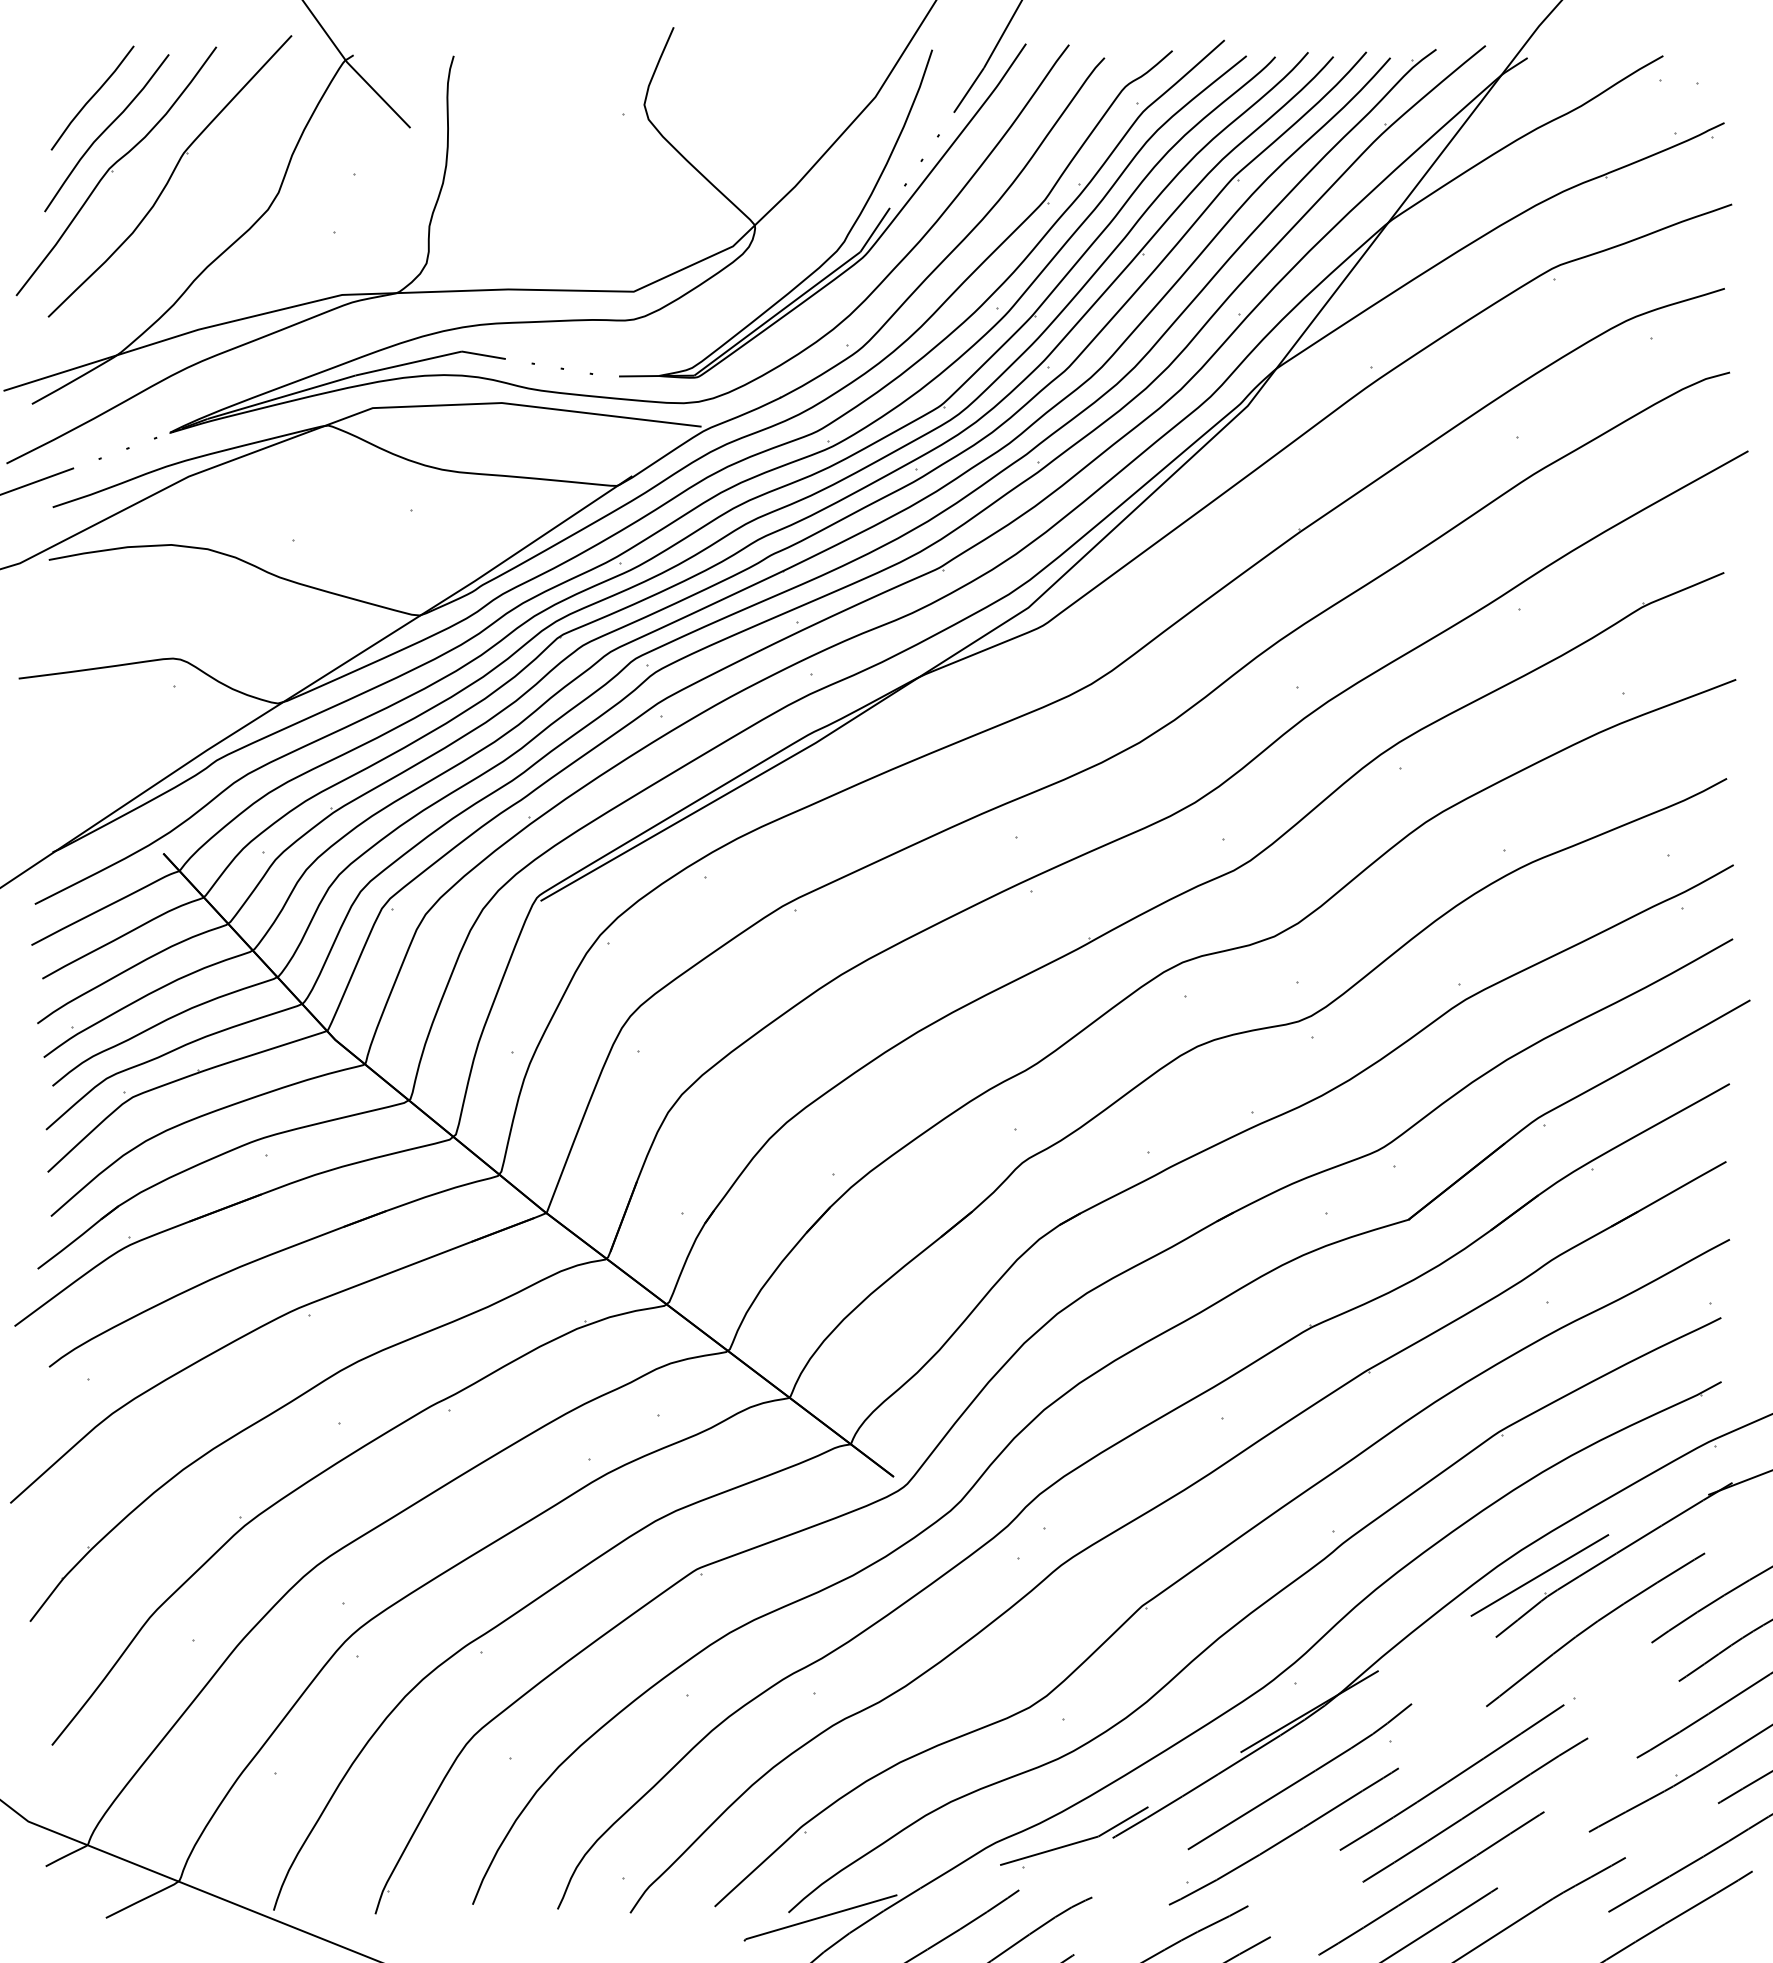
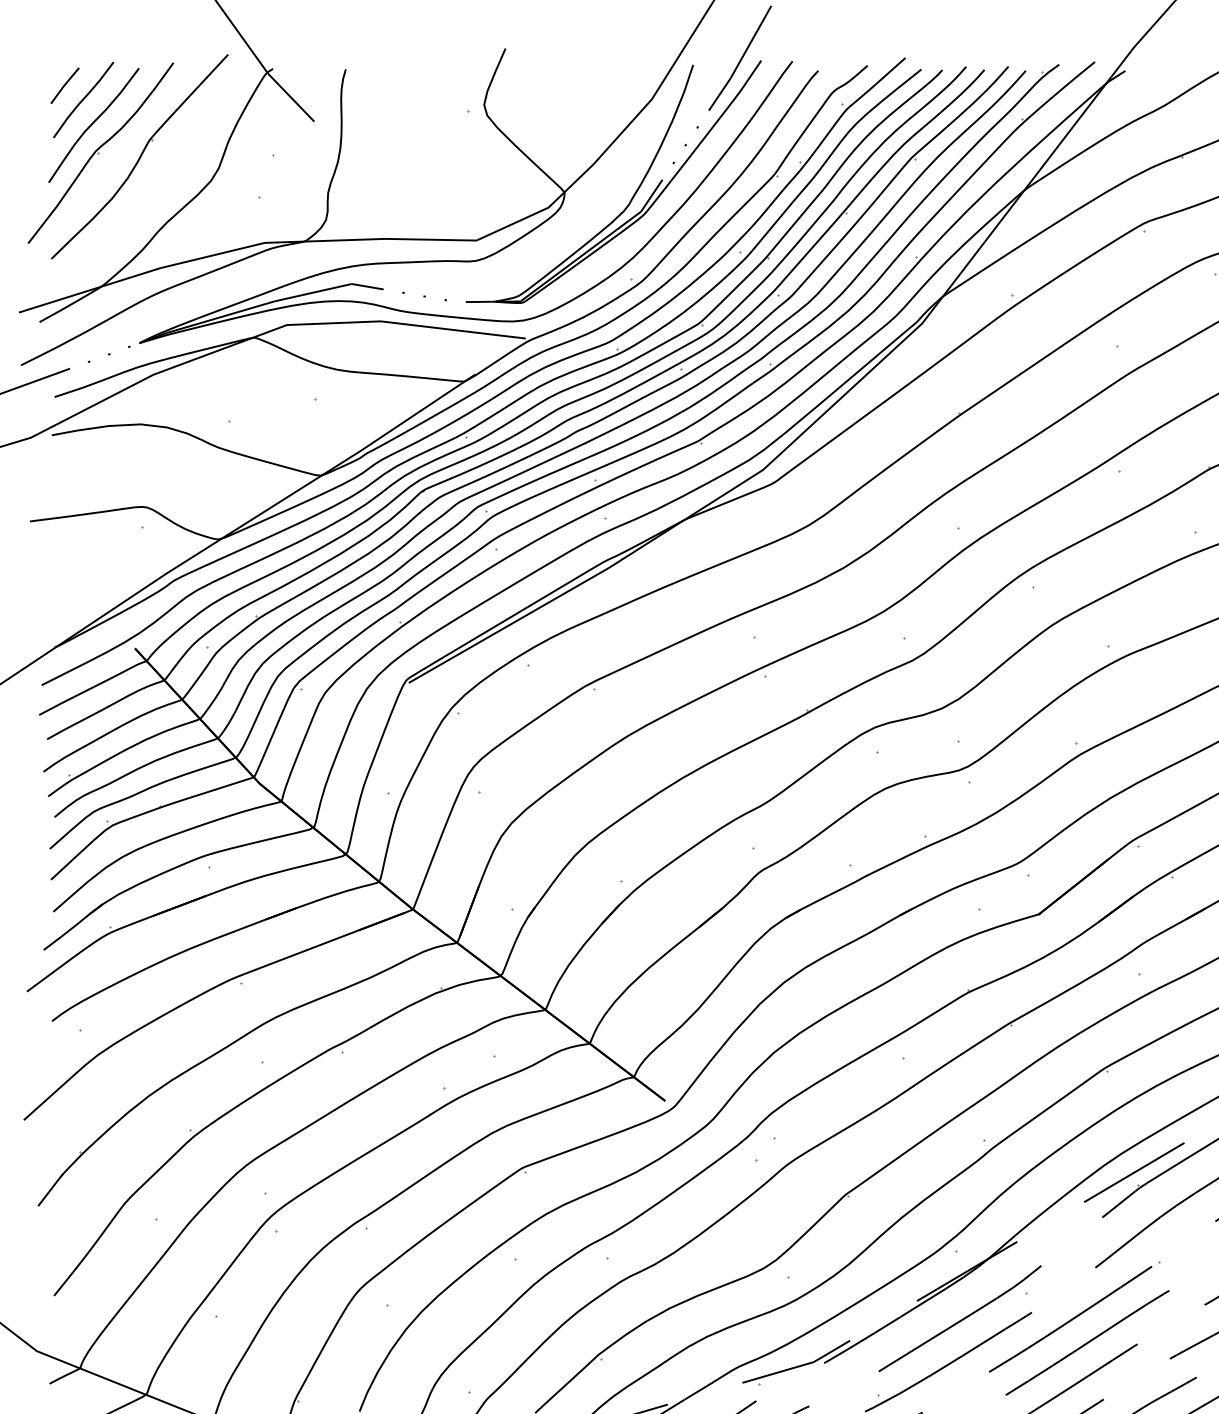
line: (66, 78) -> (64, 85), added

